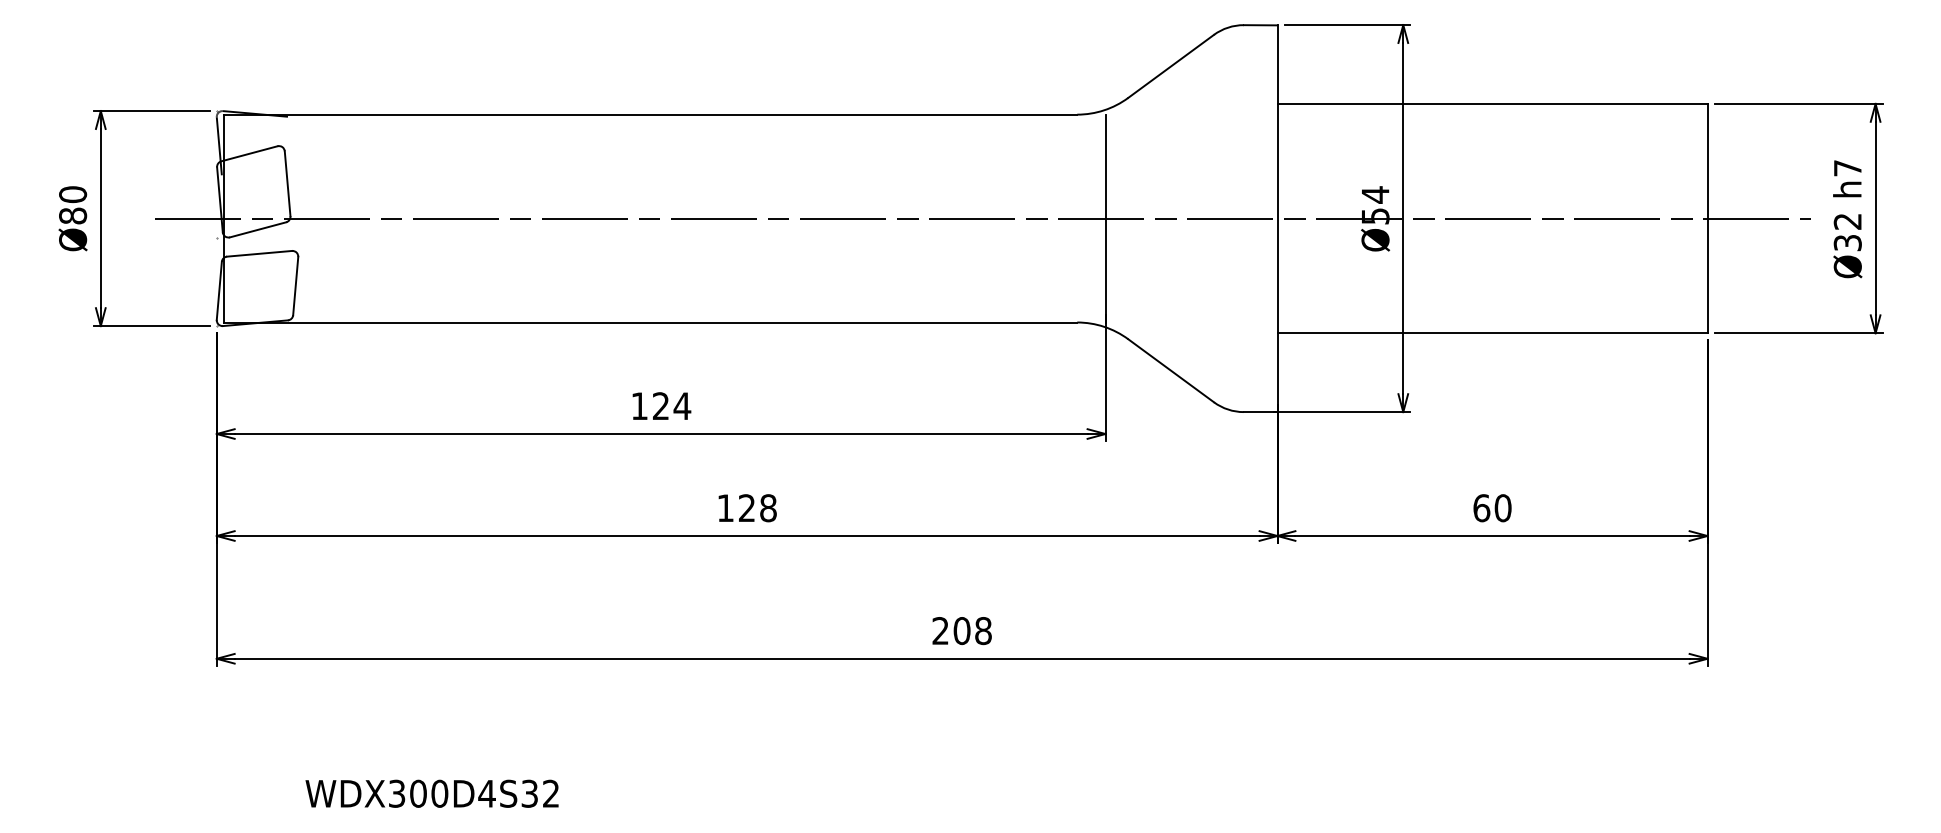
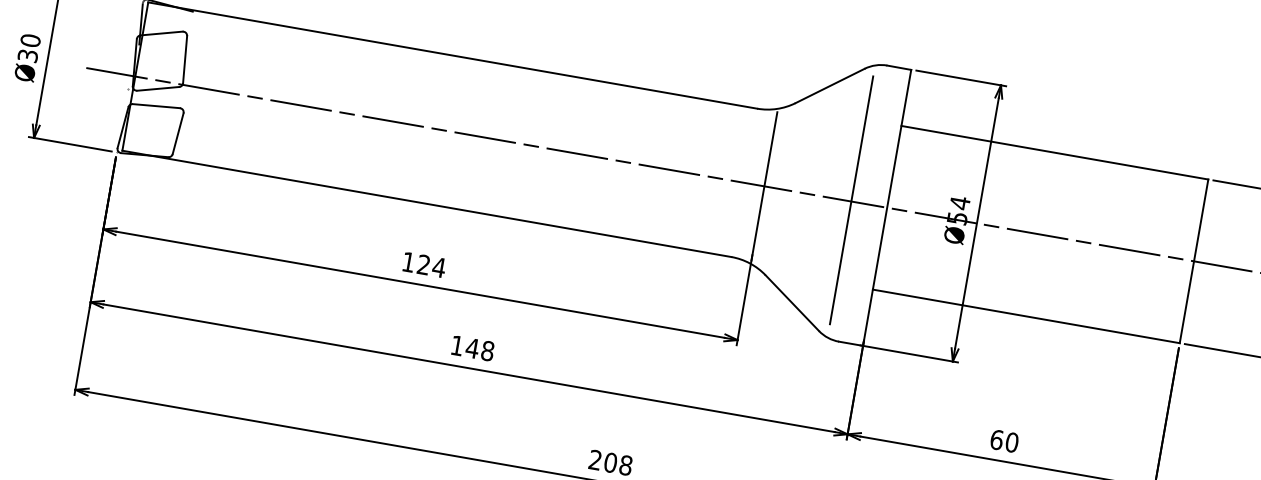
text: (73, 215) -> (28, 55), Ø80 -> Ø30
line: (1227, 216) -> (851, 200), added
text: (746, 507) -> (472, 347), 128 -> 148

